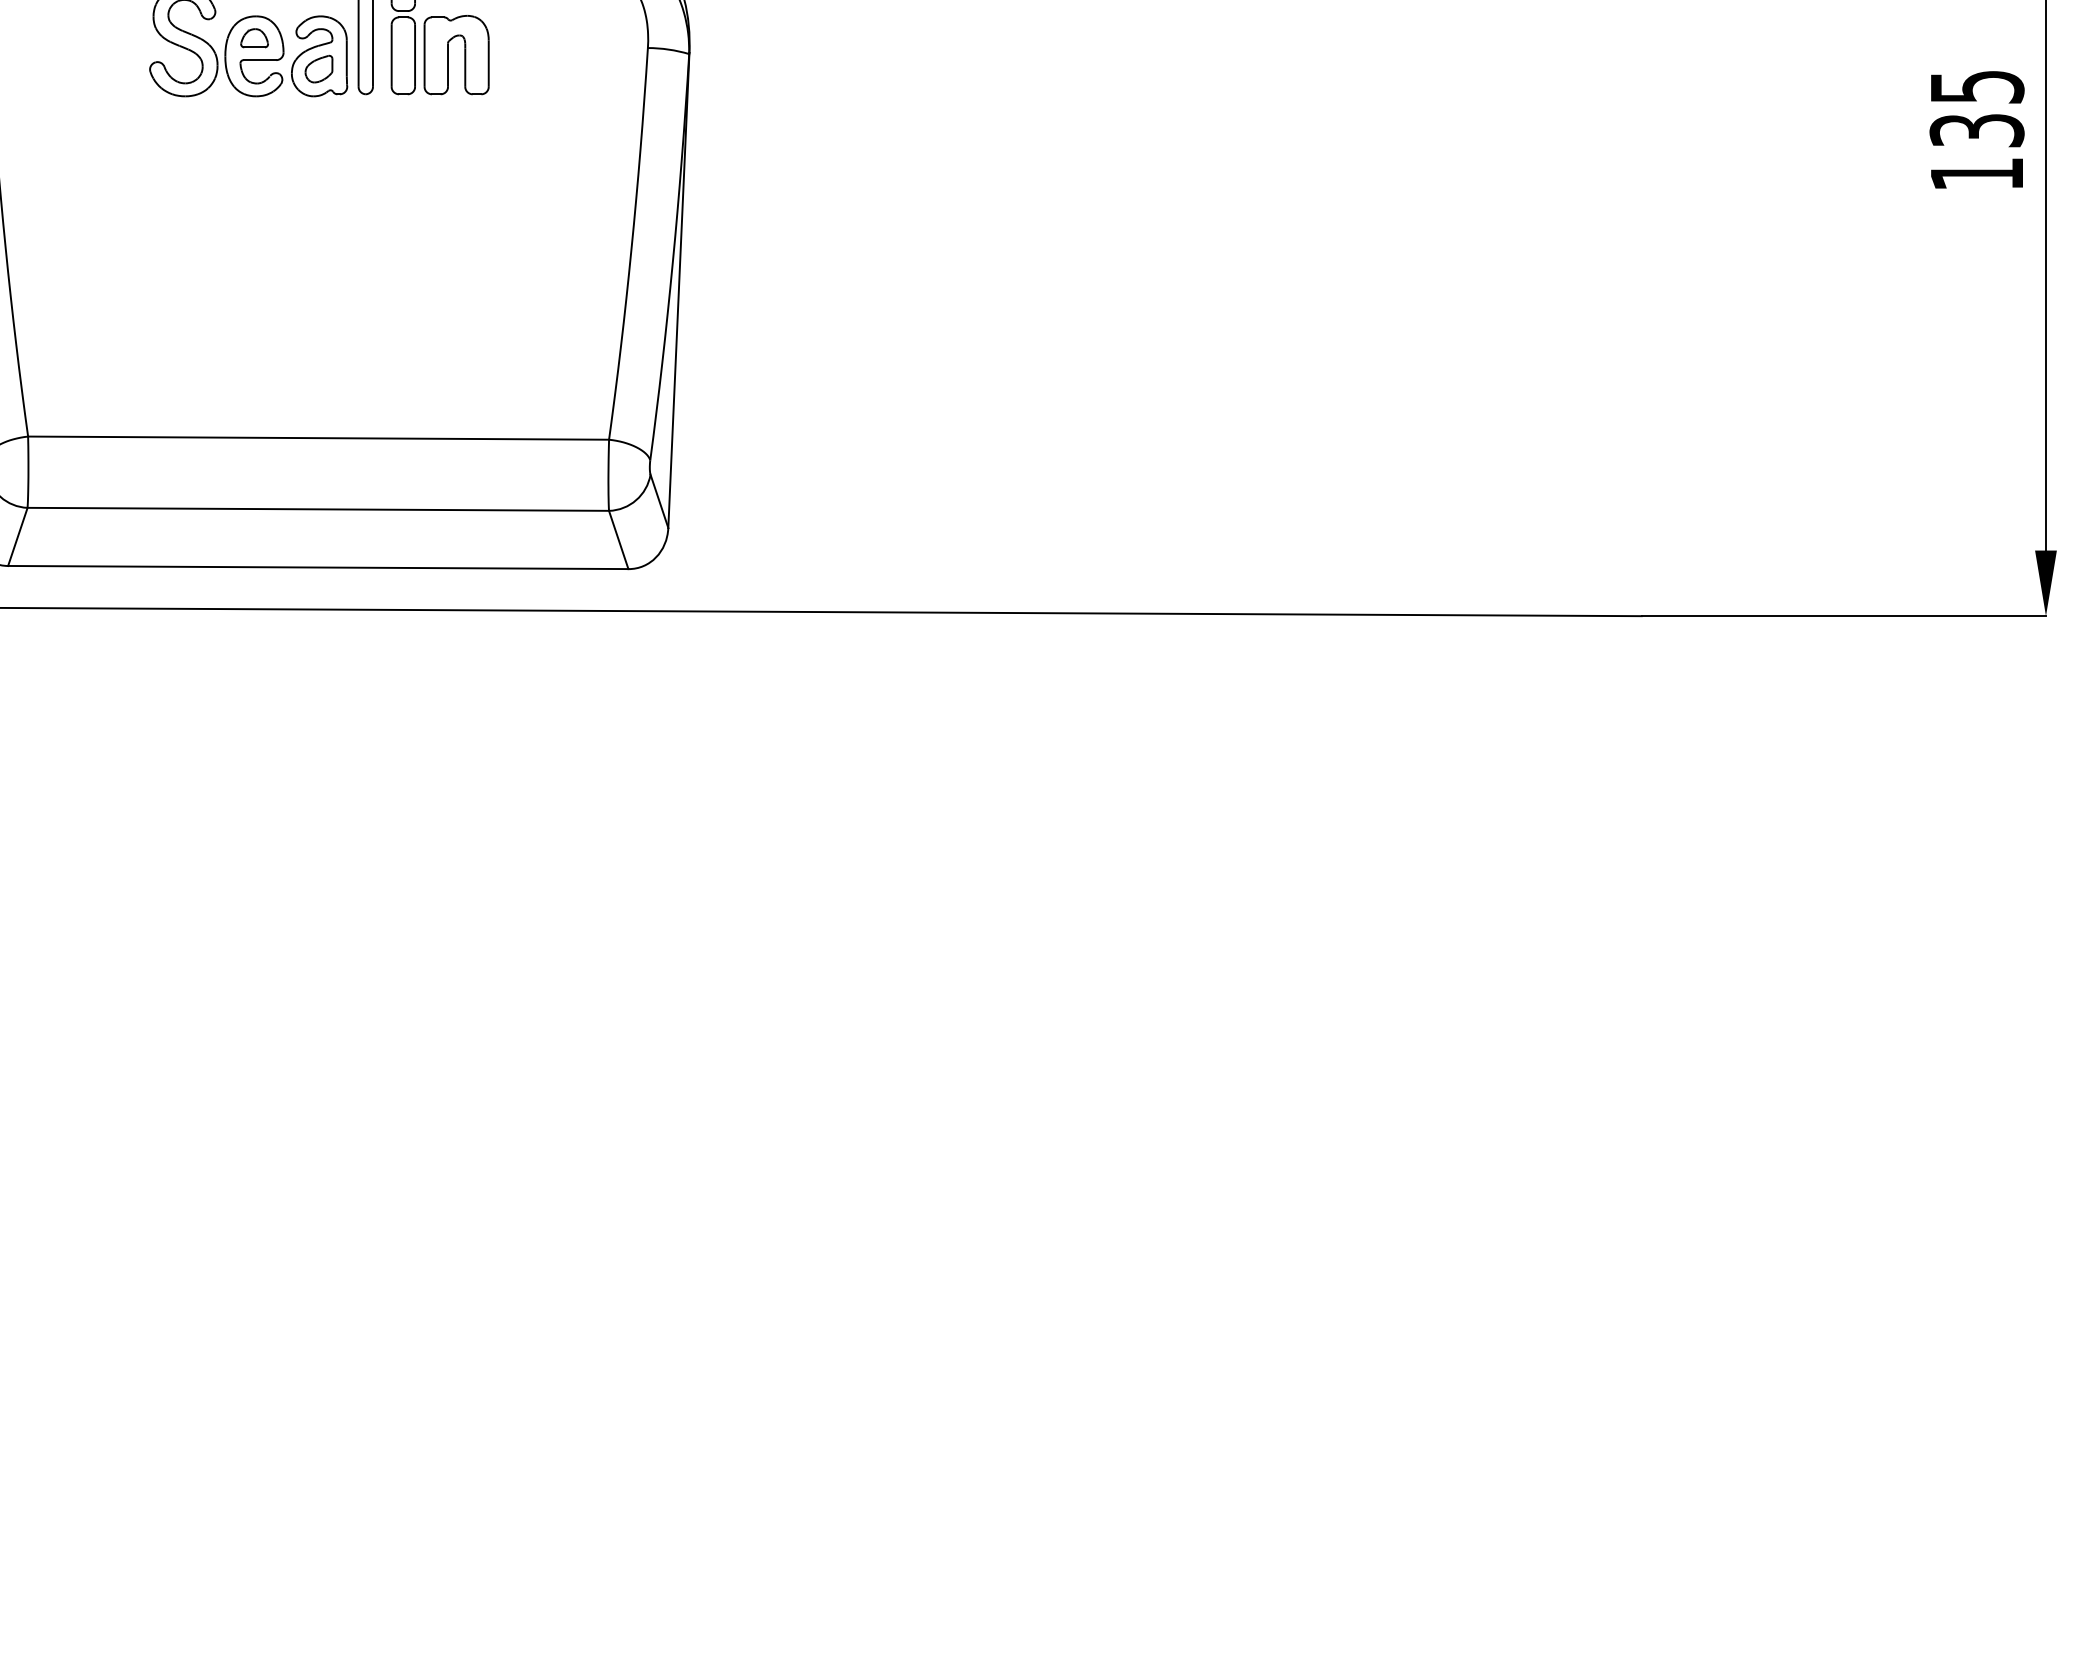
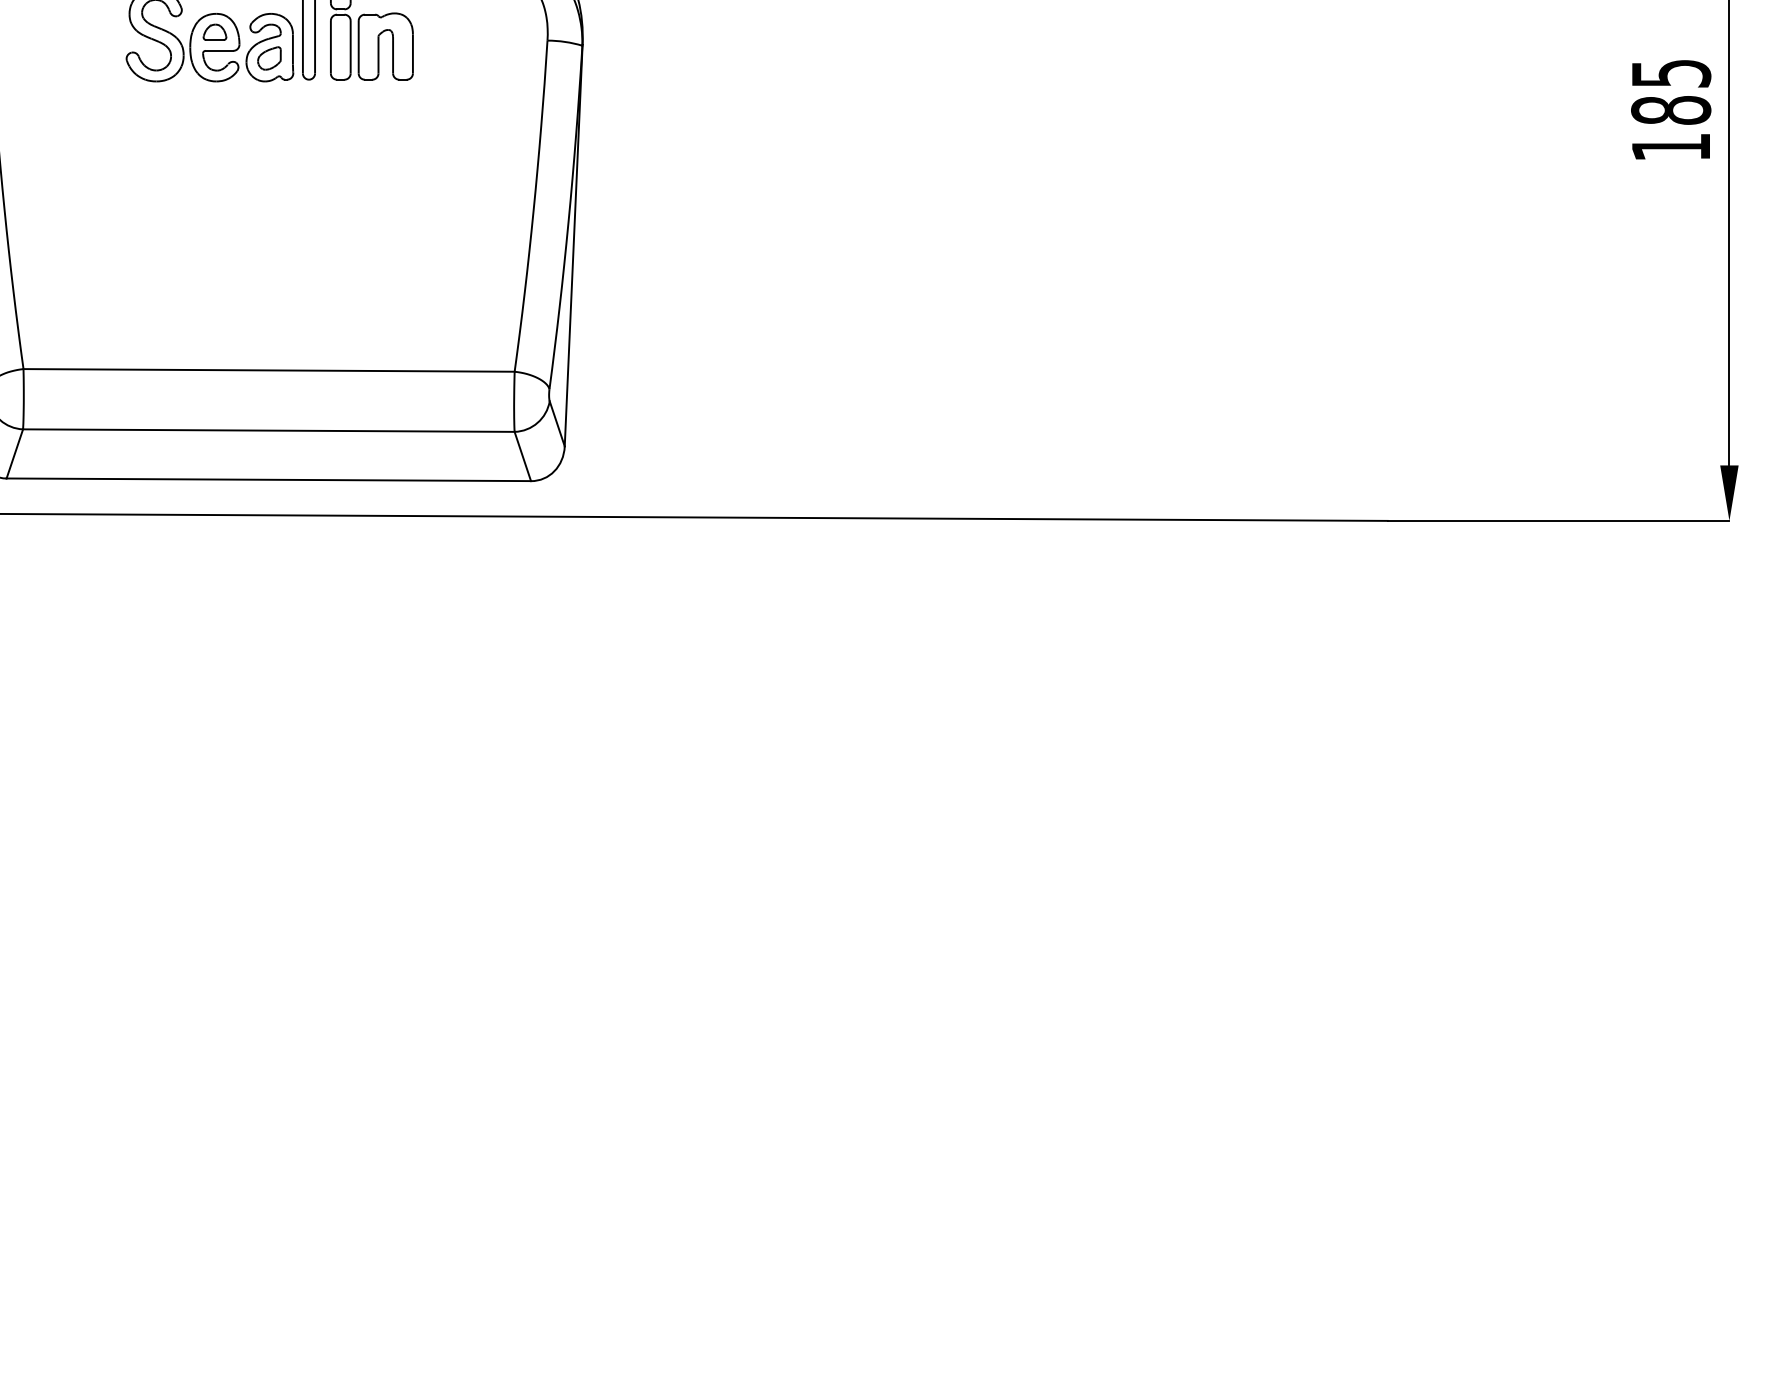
text: (1976, 130) -> (1670, 110), 135 -> 185

